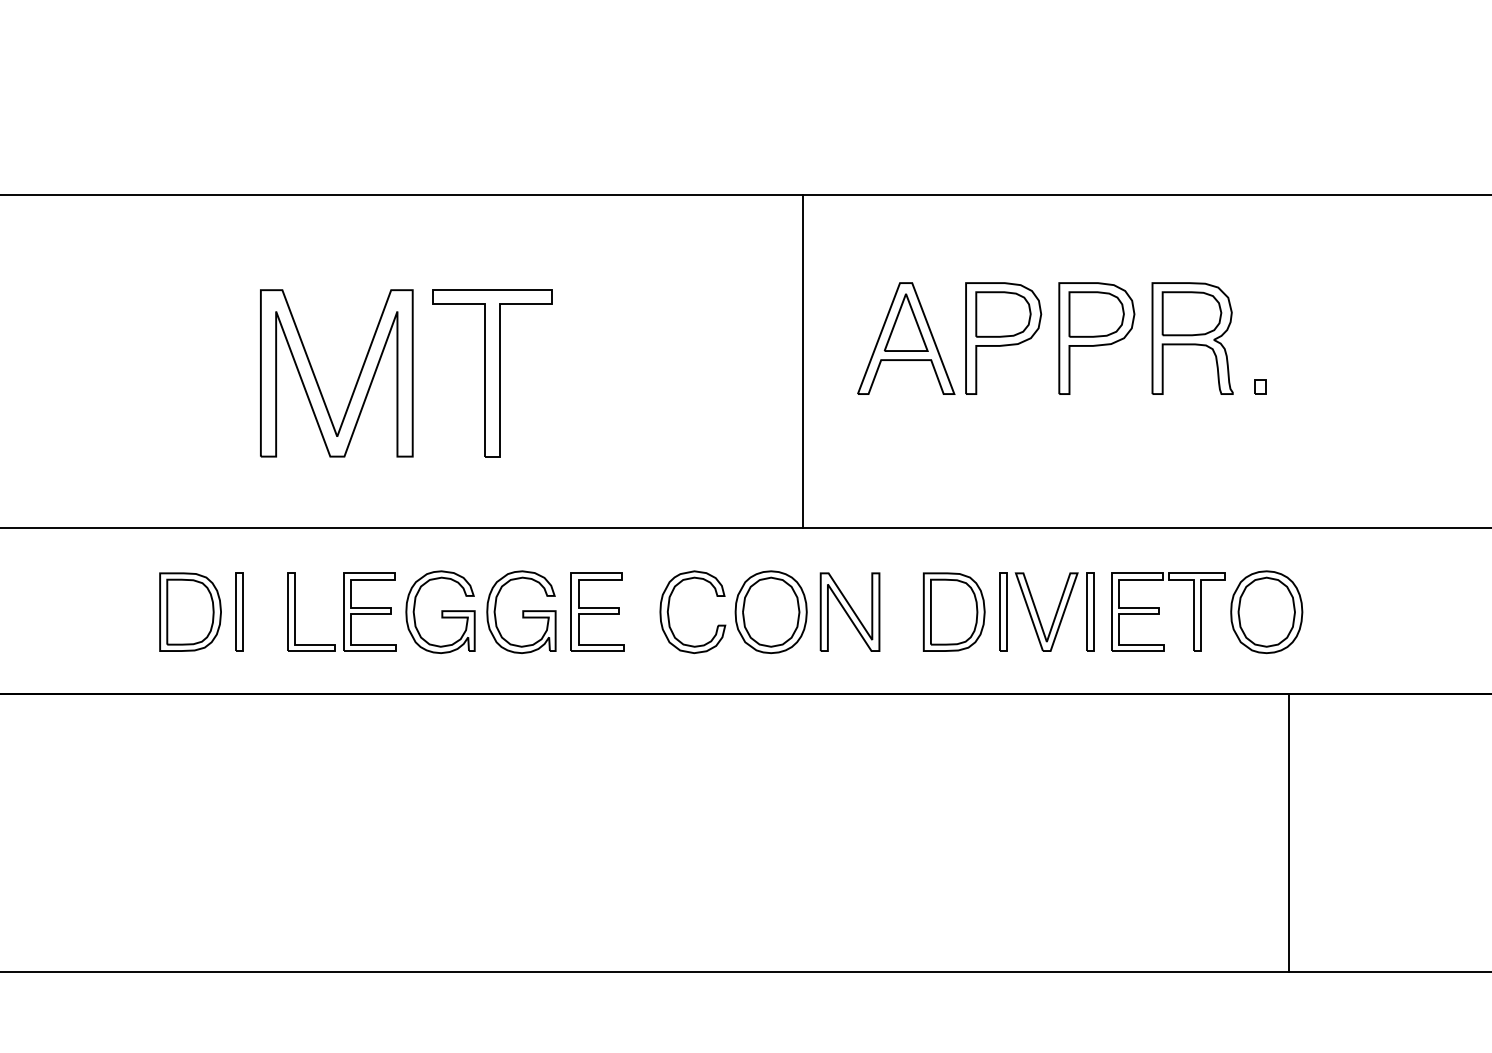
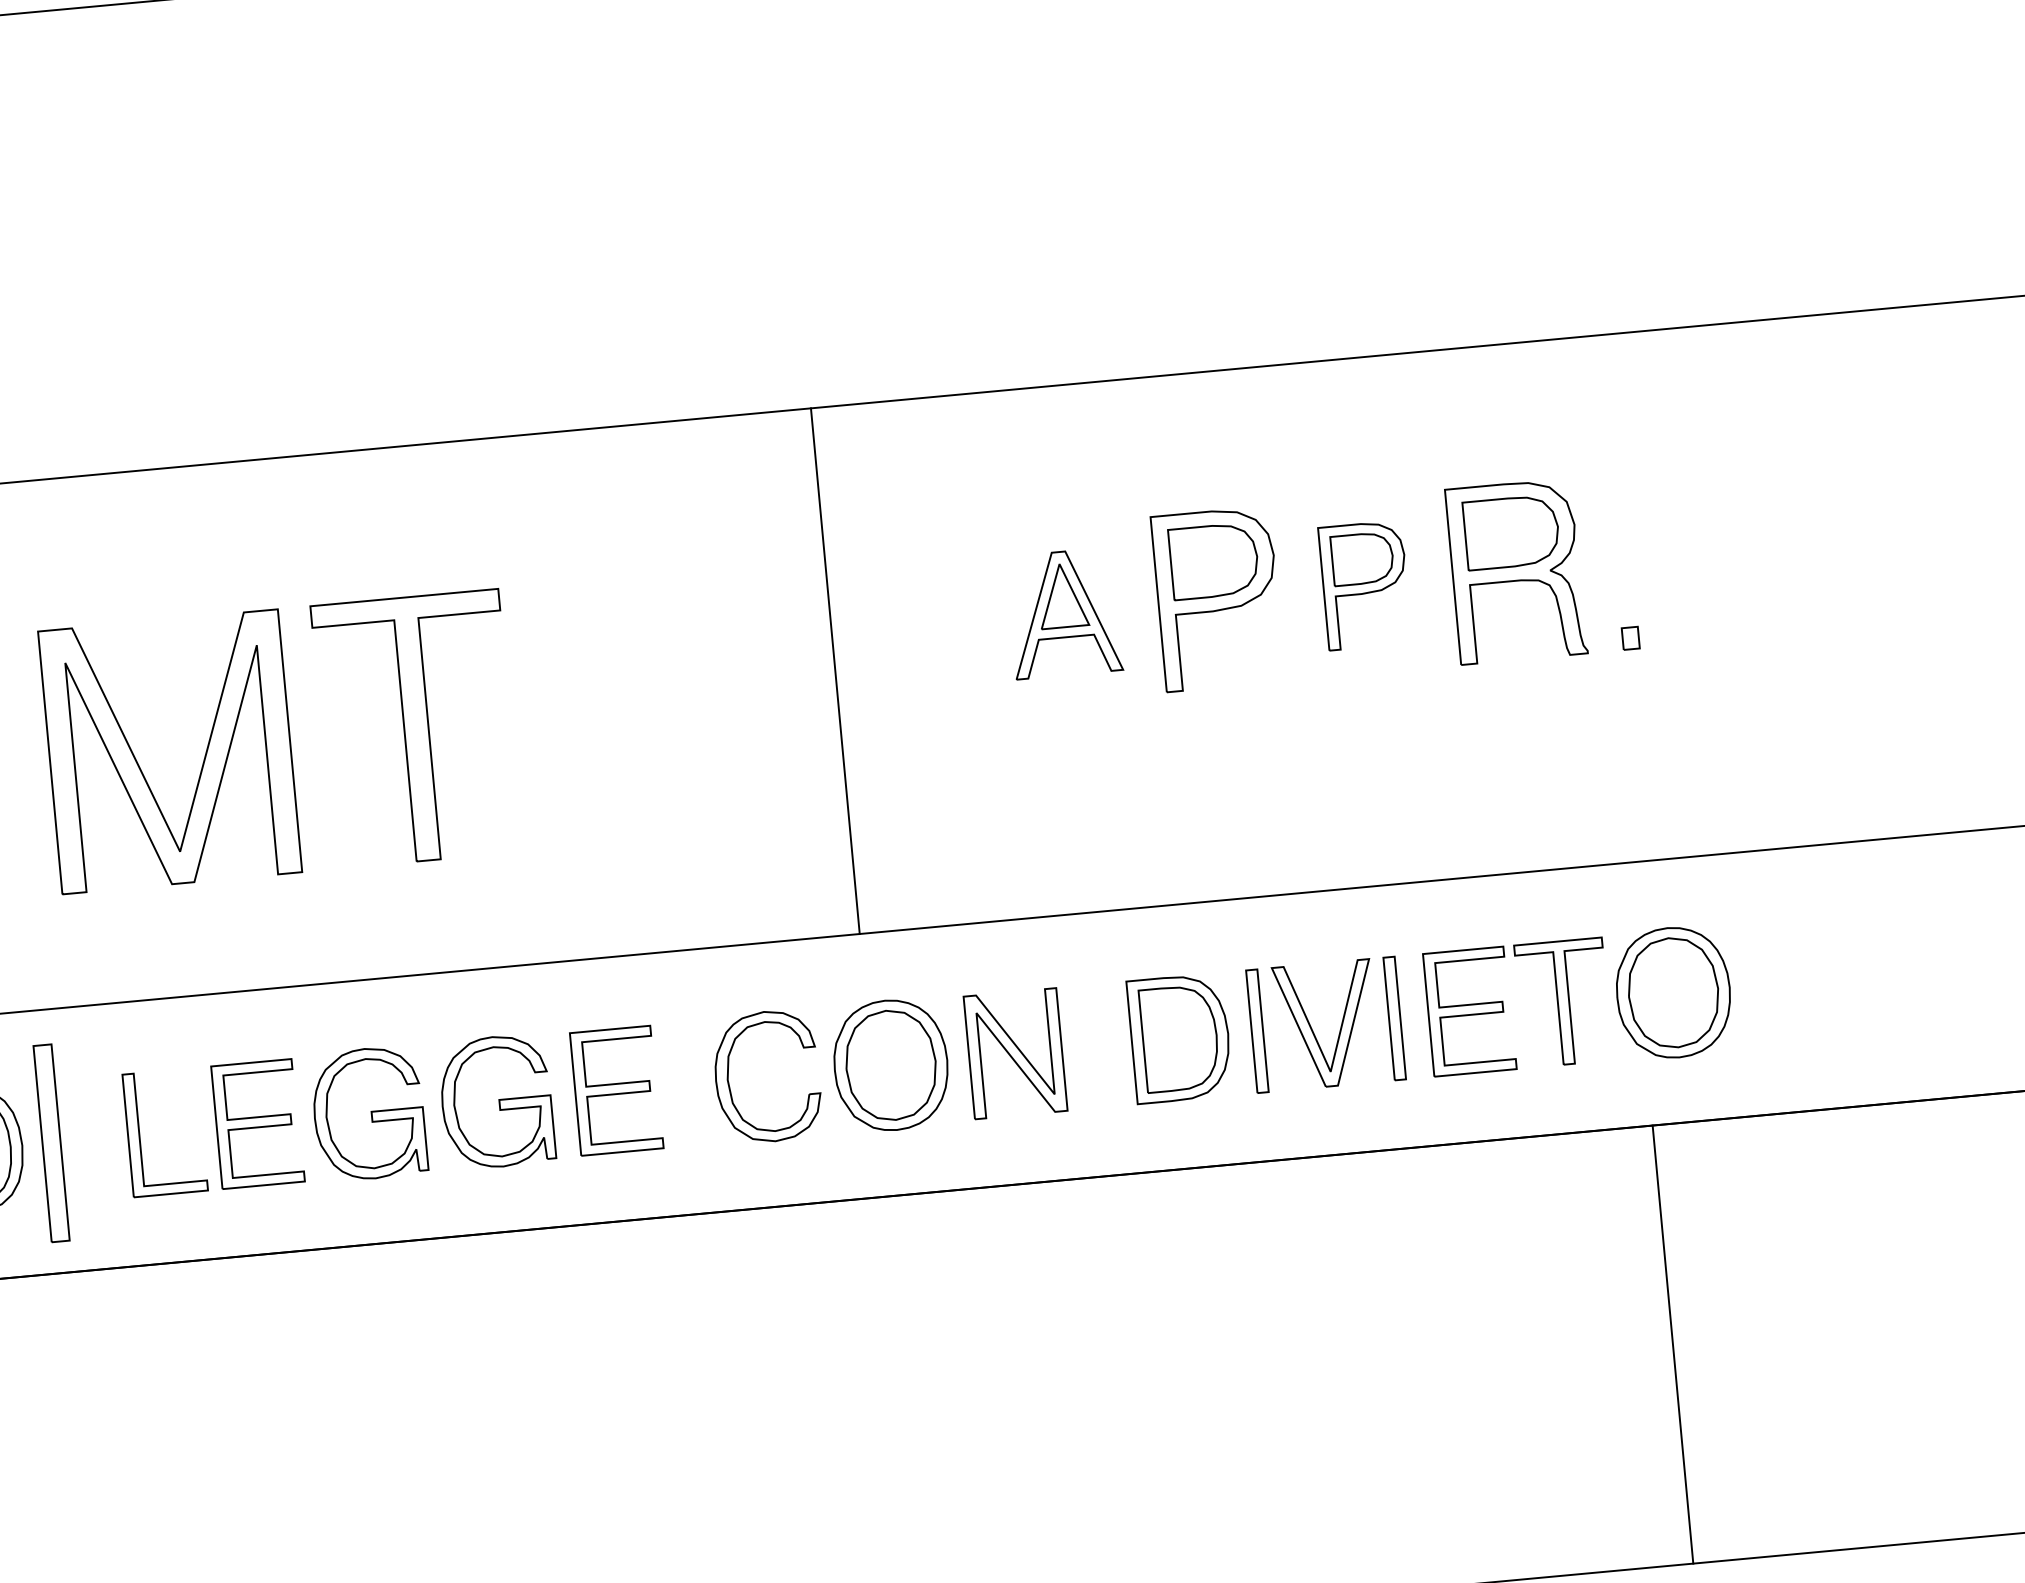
part: (906, 338) -> (1064, 613), size x0.7
part: (1096, 338) -> (1364, 585), size x0.7
line: (803, 361) -> (835, 671), moved
part: (239, 611) -> (51, 1142), size x1.6
line: (1288, 832) -> (1672, 1343), moved

